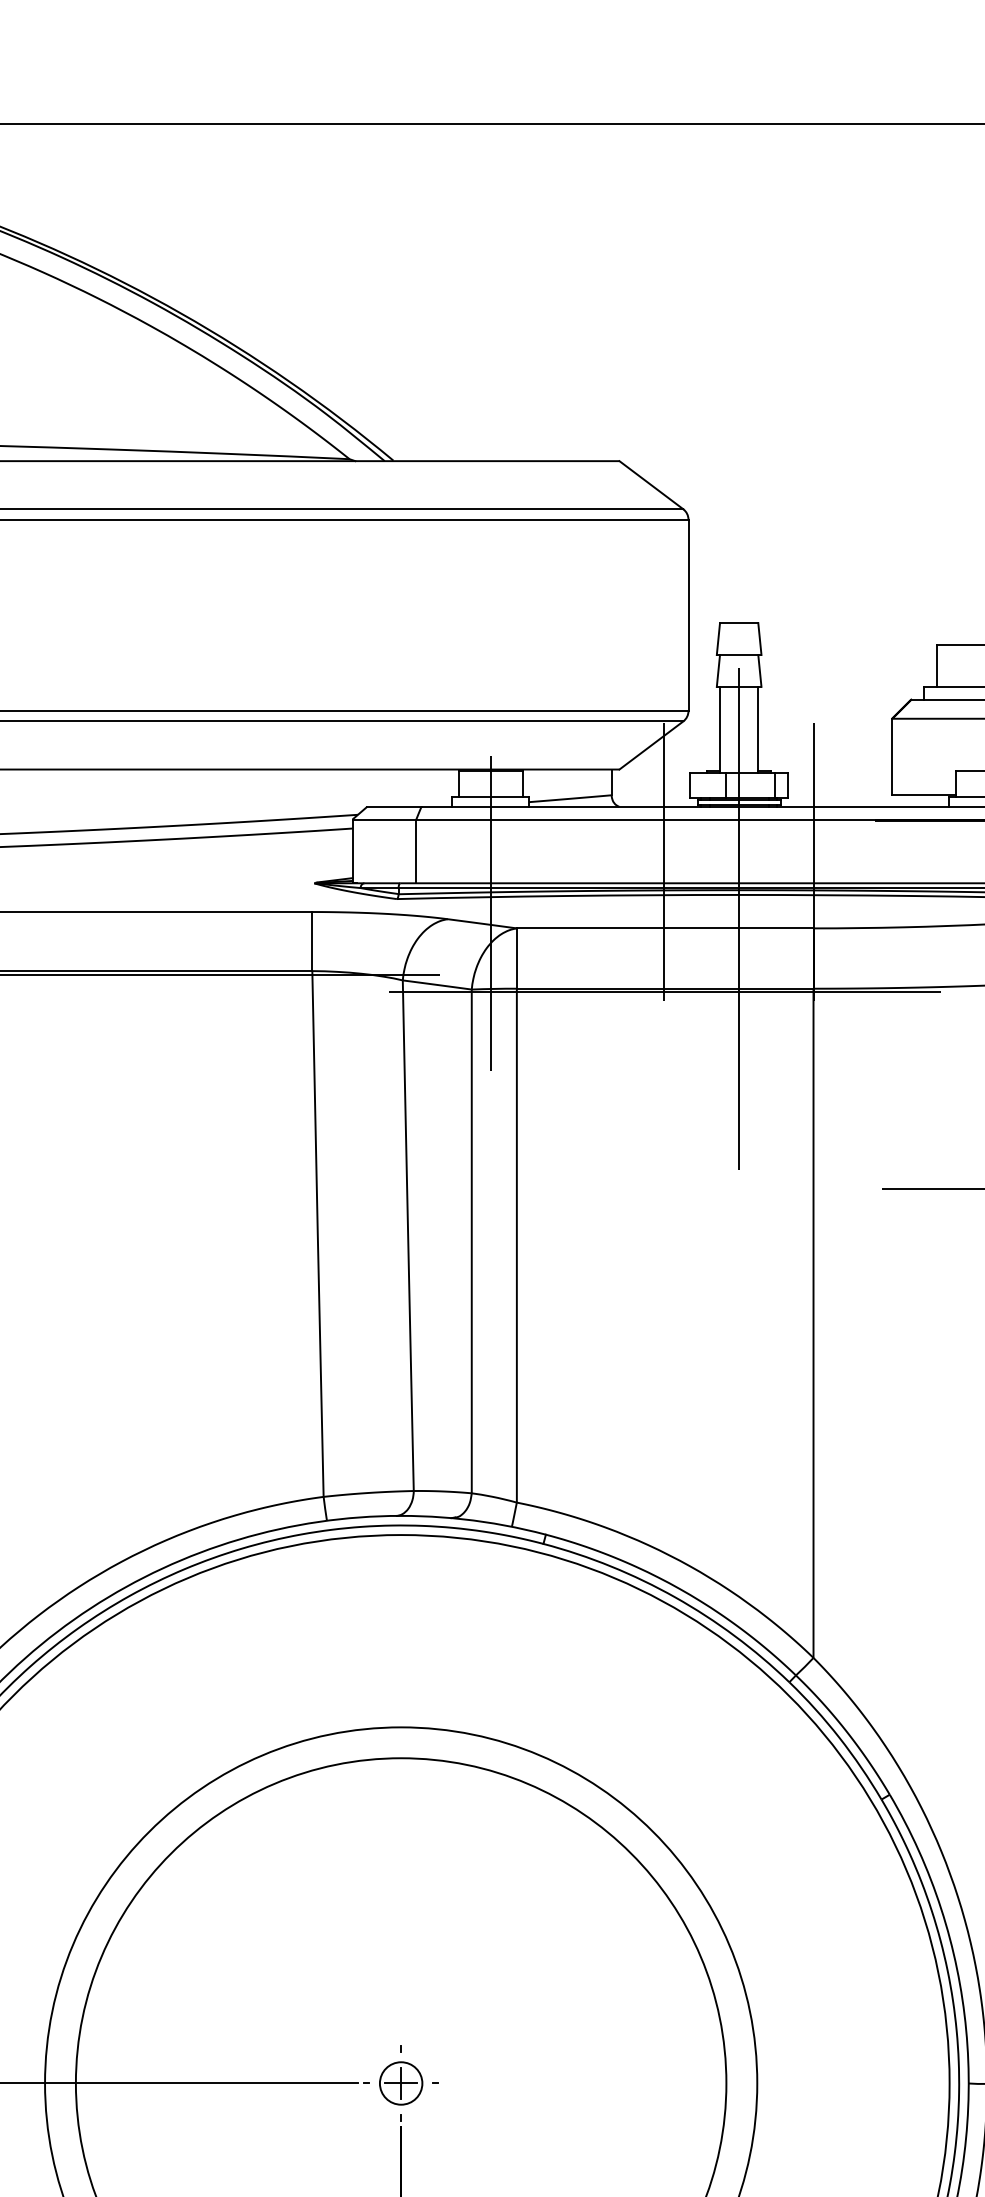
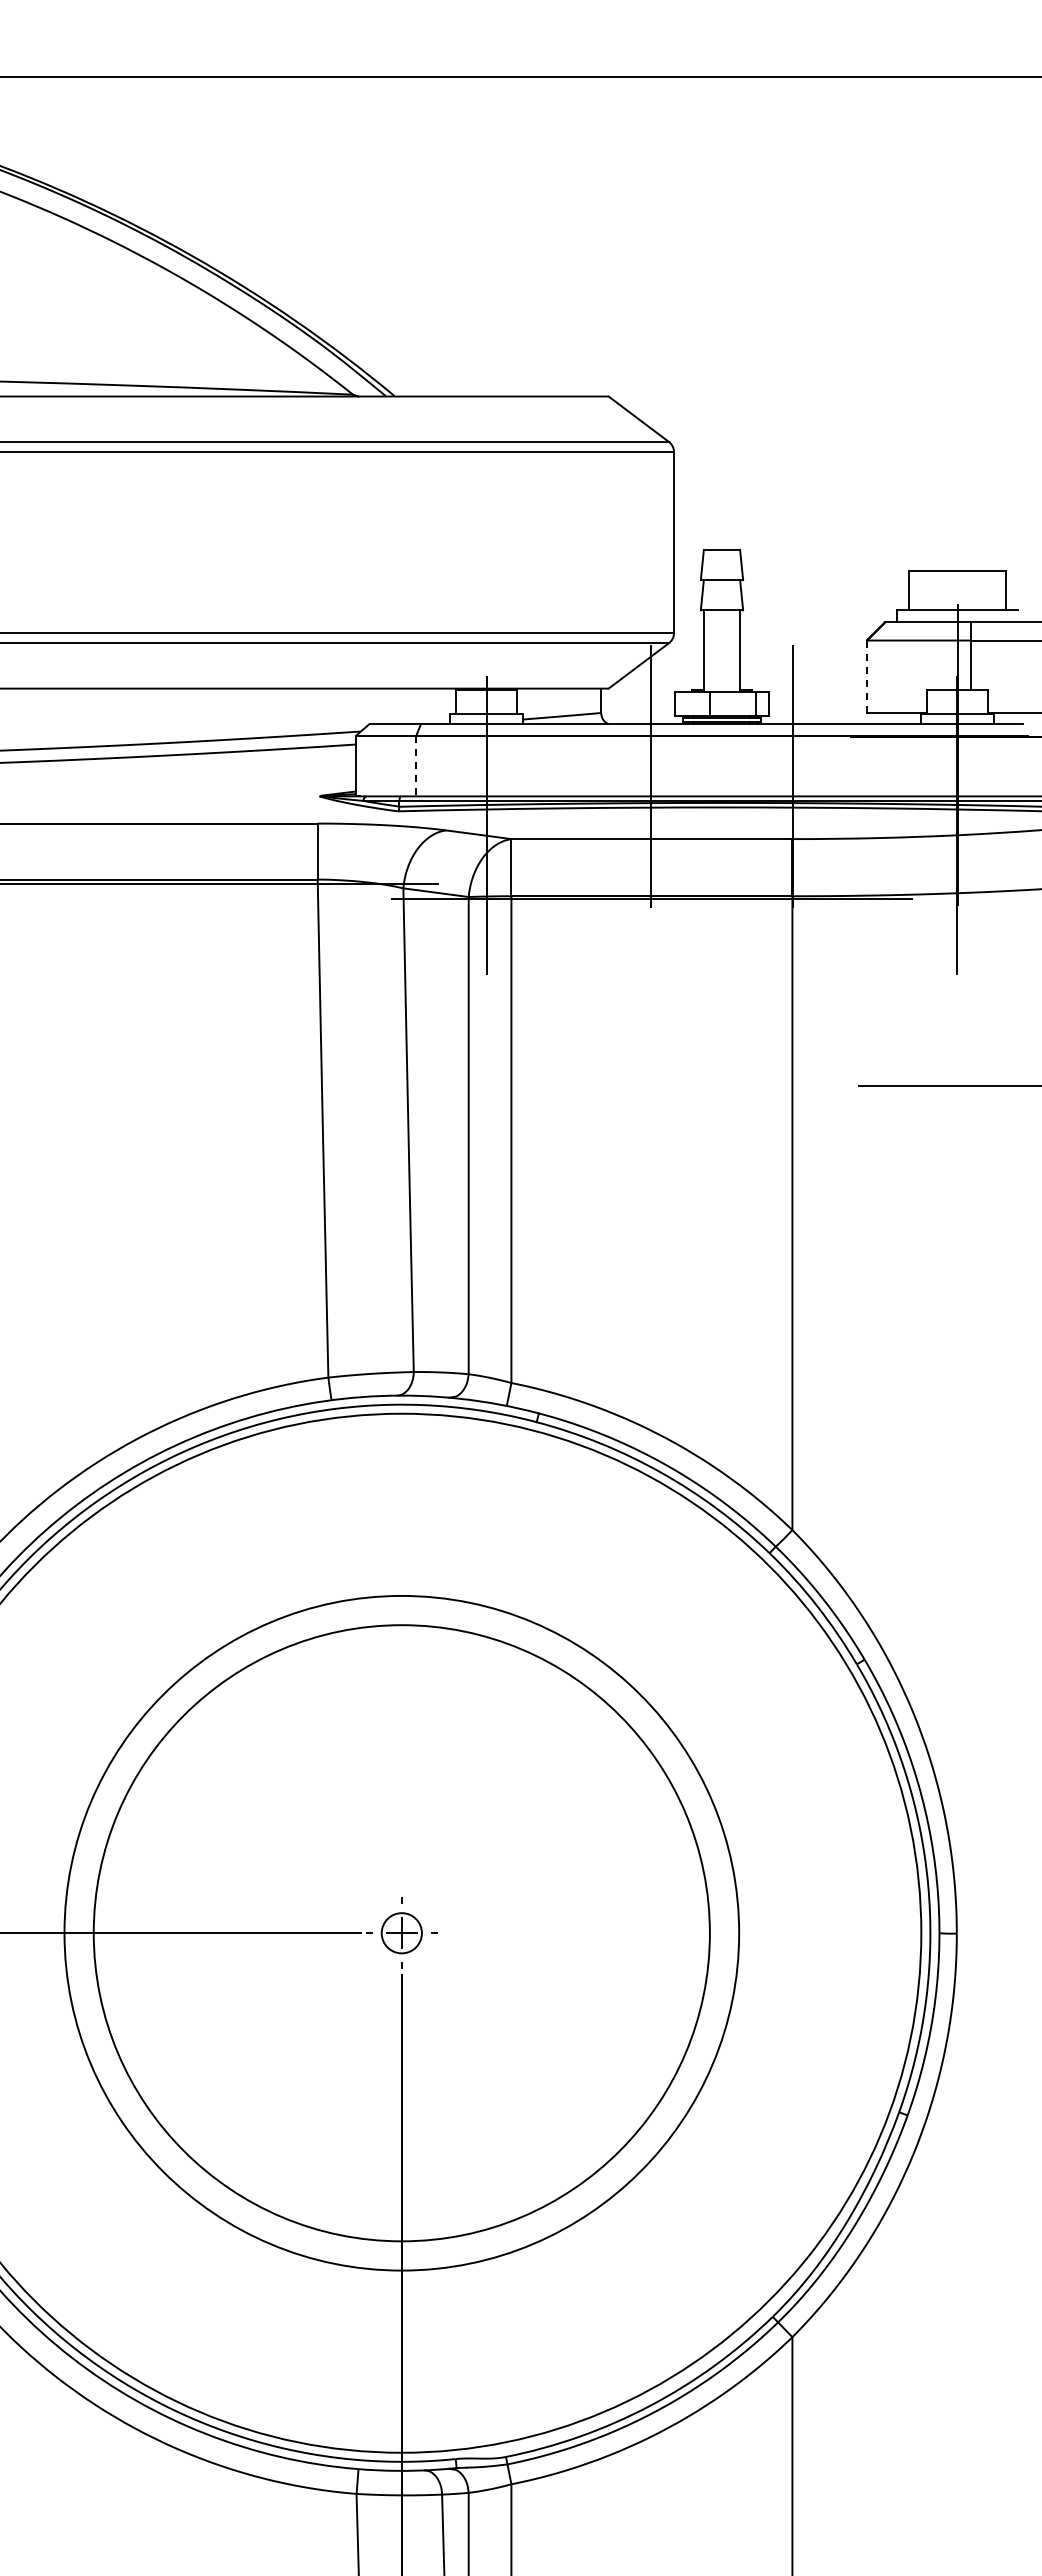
line: (891, 756) -> (866, 676), solid -> dashed
line: (416, 851) -> (416, 766), solid -> dashed
line: (738, 919) -> (721, 830), removed

